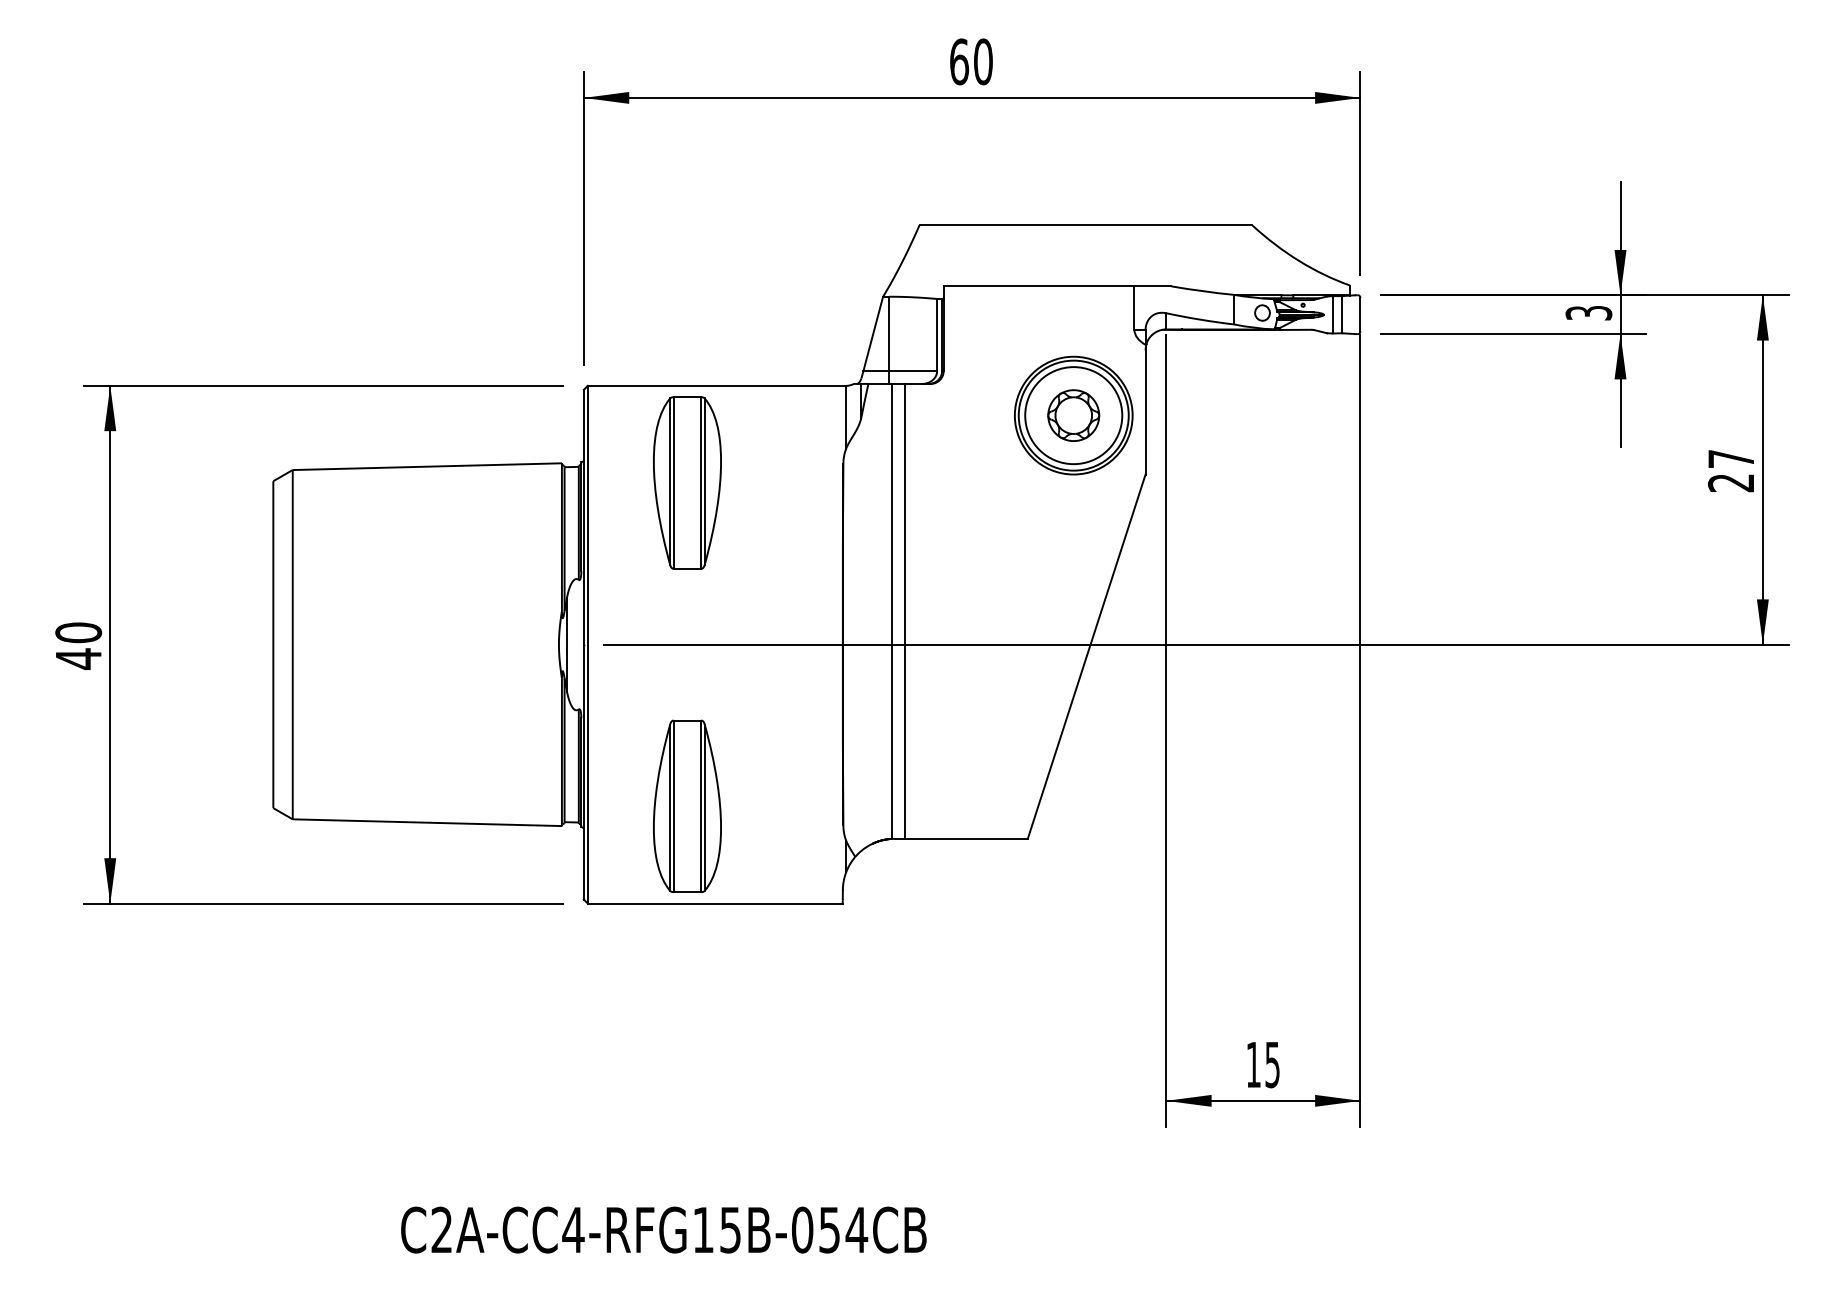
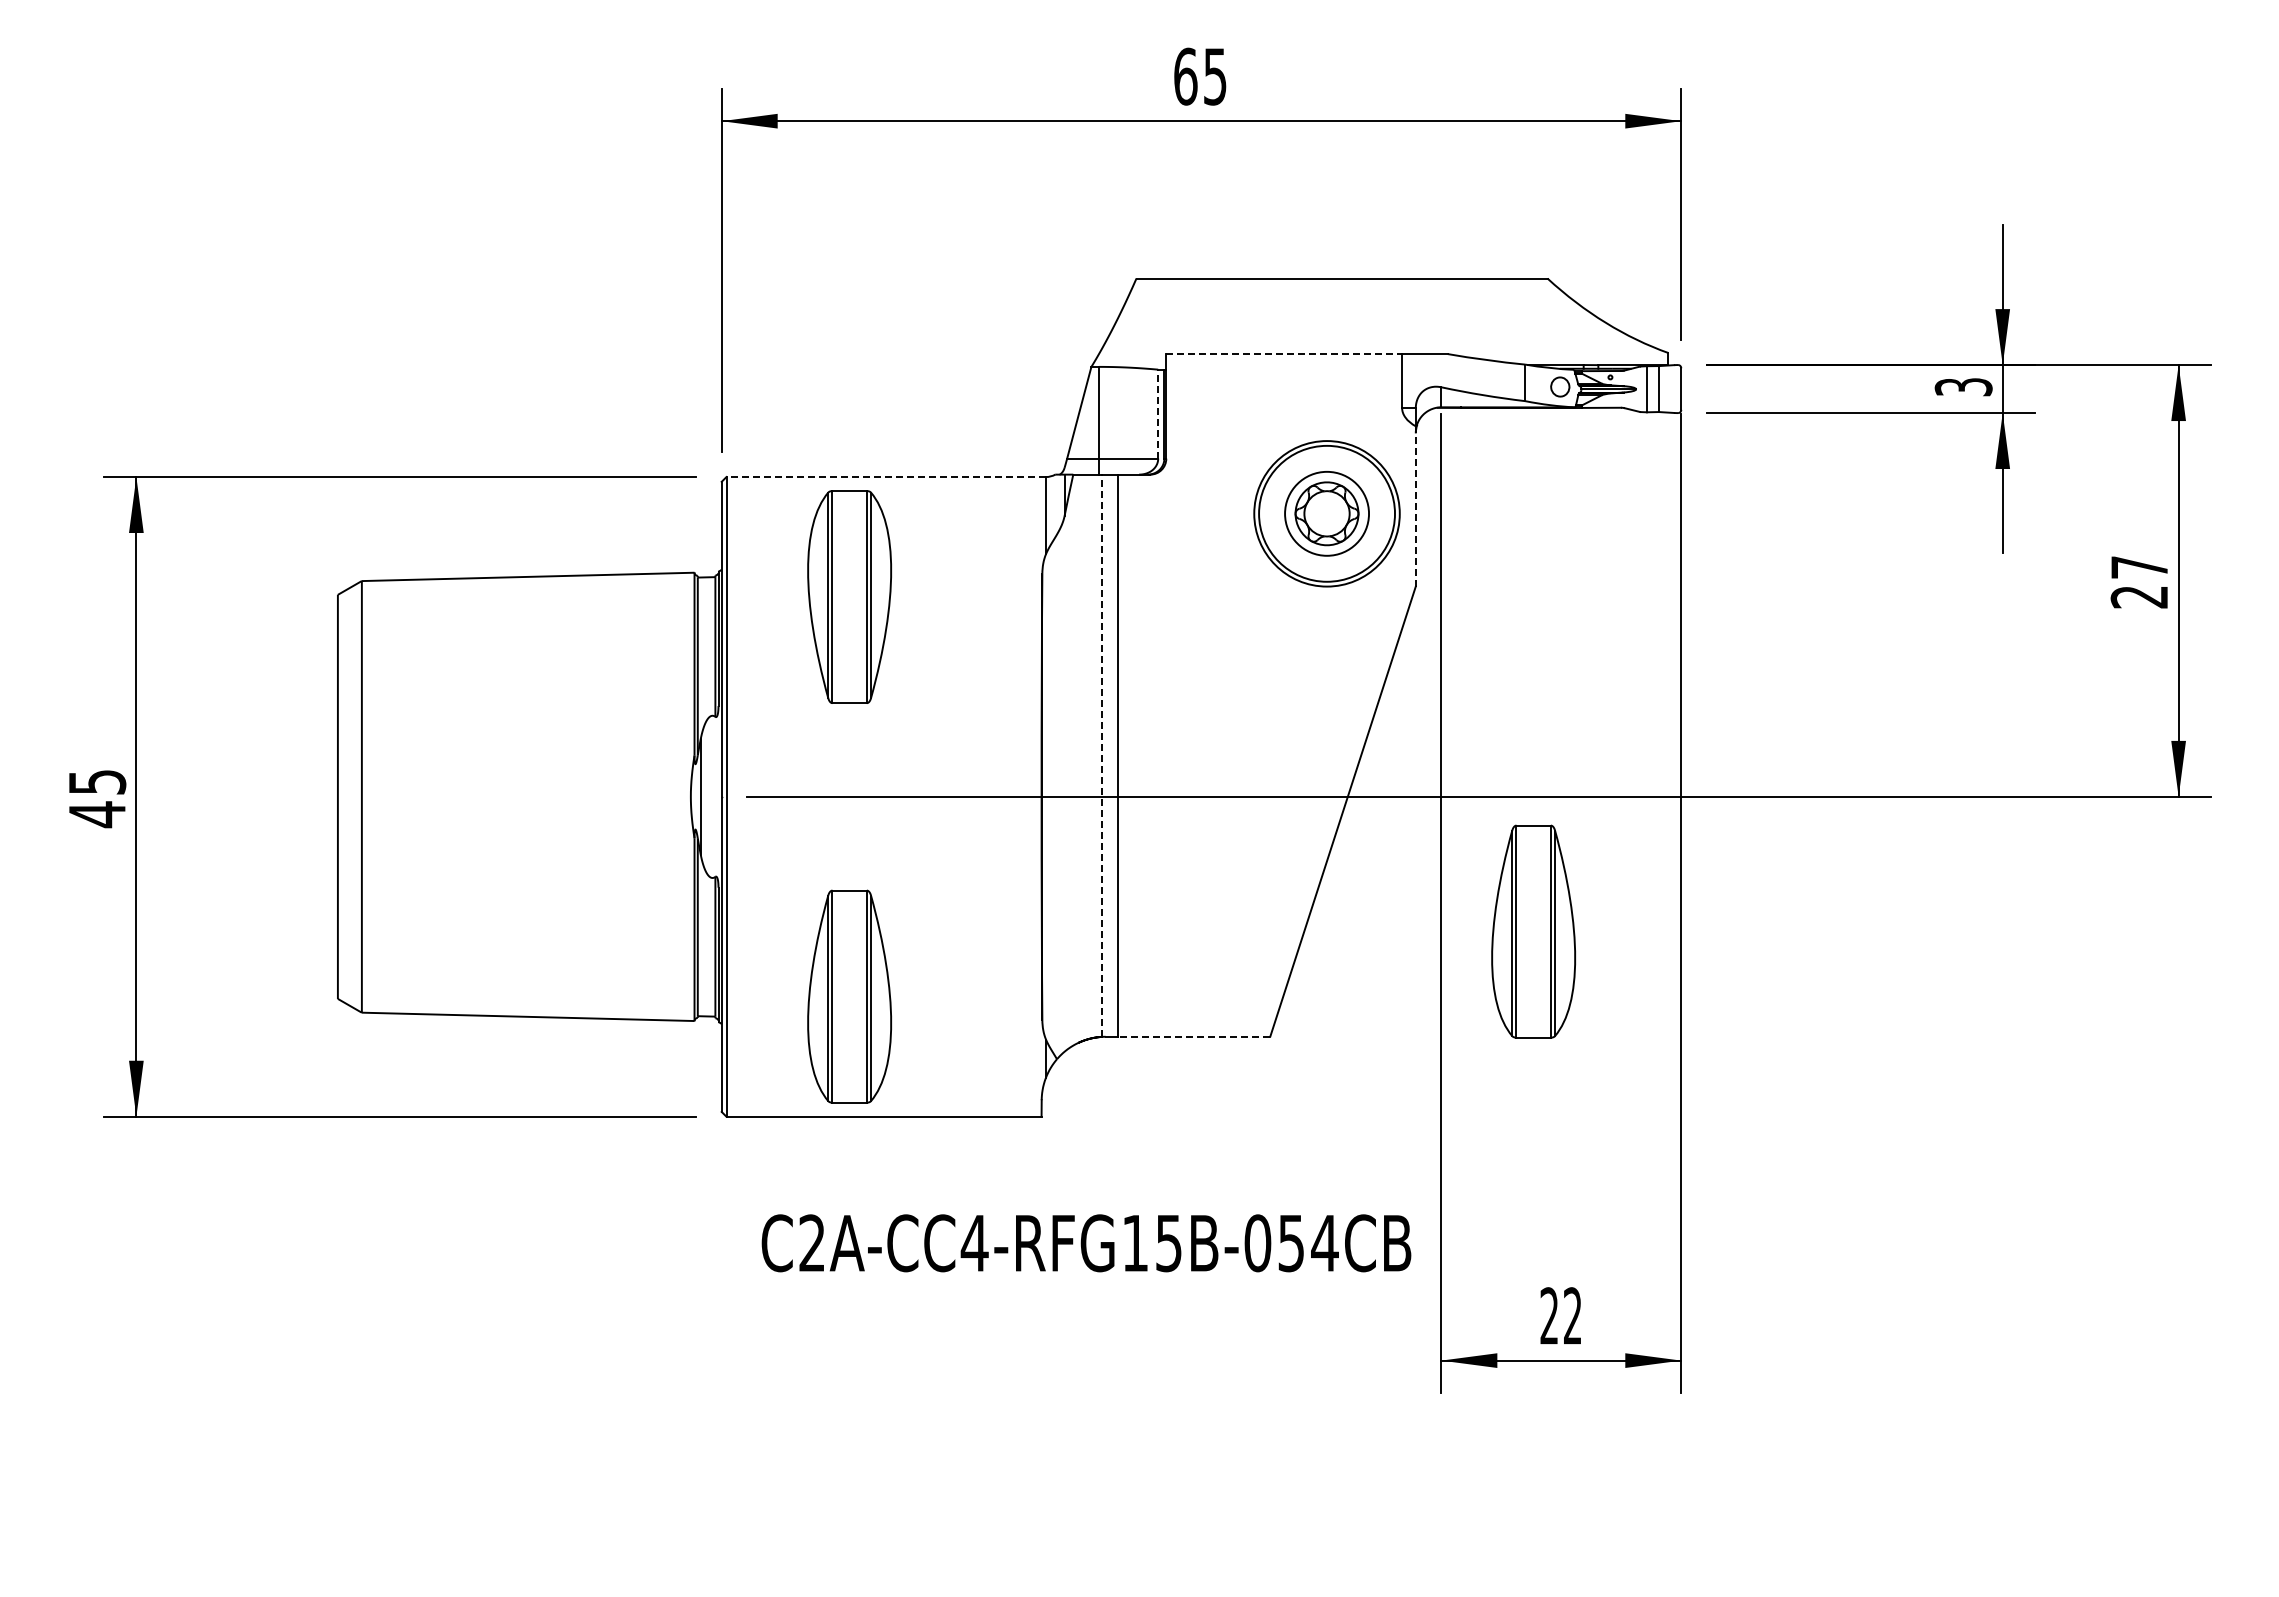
text: (983, 61) -> (1215, 76), 60 -> 65
line: (1039, 286) -> (1284, 354), solid -> dashed
line: (937, 334) -> (1158, 413), solid -> dashed
line: (717, 386) -> (886, 477), solid -> dashed
line: (1145, 408) -> (1415, 505), solid -> dashed
circle: (1074, 415) -> (1327, 513), size x0.7
line: (892, 611) -> (1102, 755), solid -> dashed
text: (78, 632) -> (97, 781), 40 -> 45
part: (1240, 753) -> (1533, 931), added
line: (966, 838) -> (1194, 1036), solid -> dashed
text: (1262, 1065) -> (1560, 1316), 15 -> 22
text: (663, 1230) -> (1086, 1243), moved

